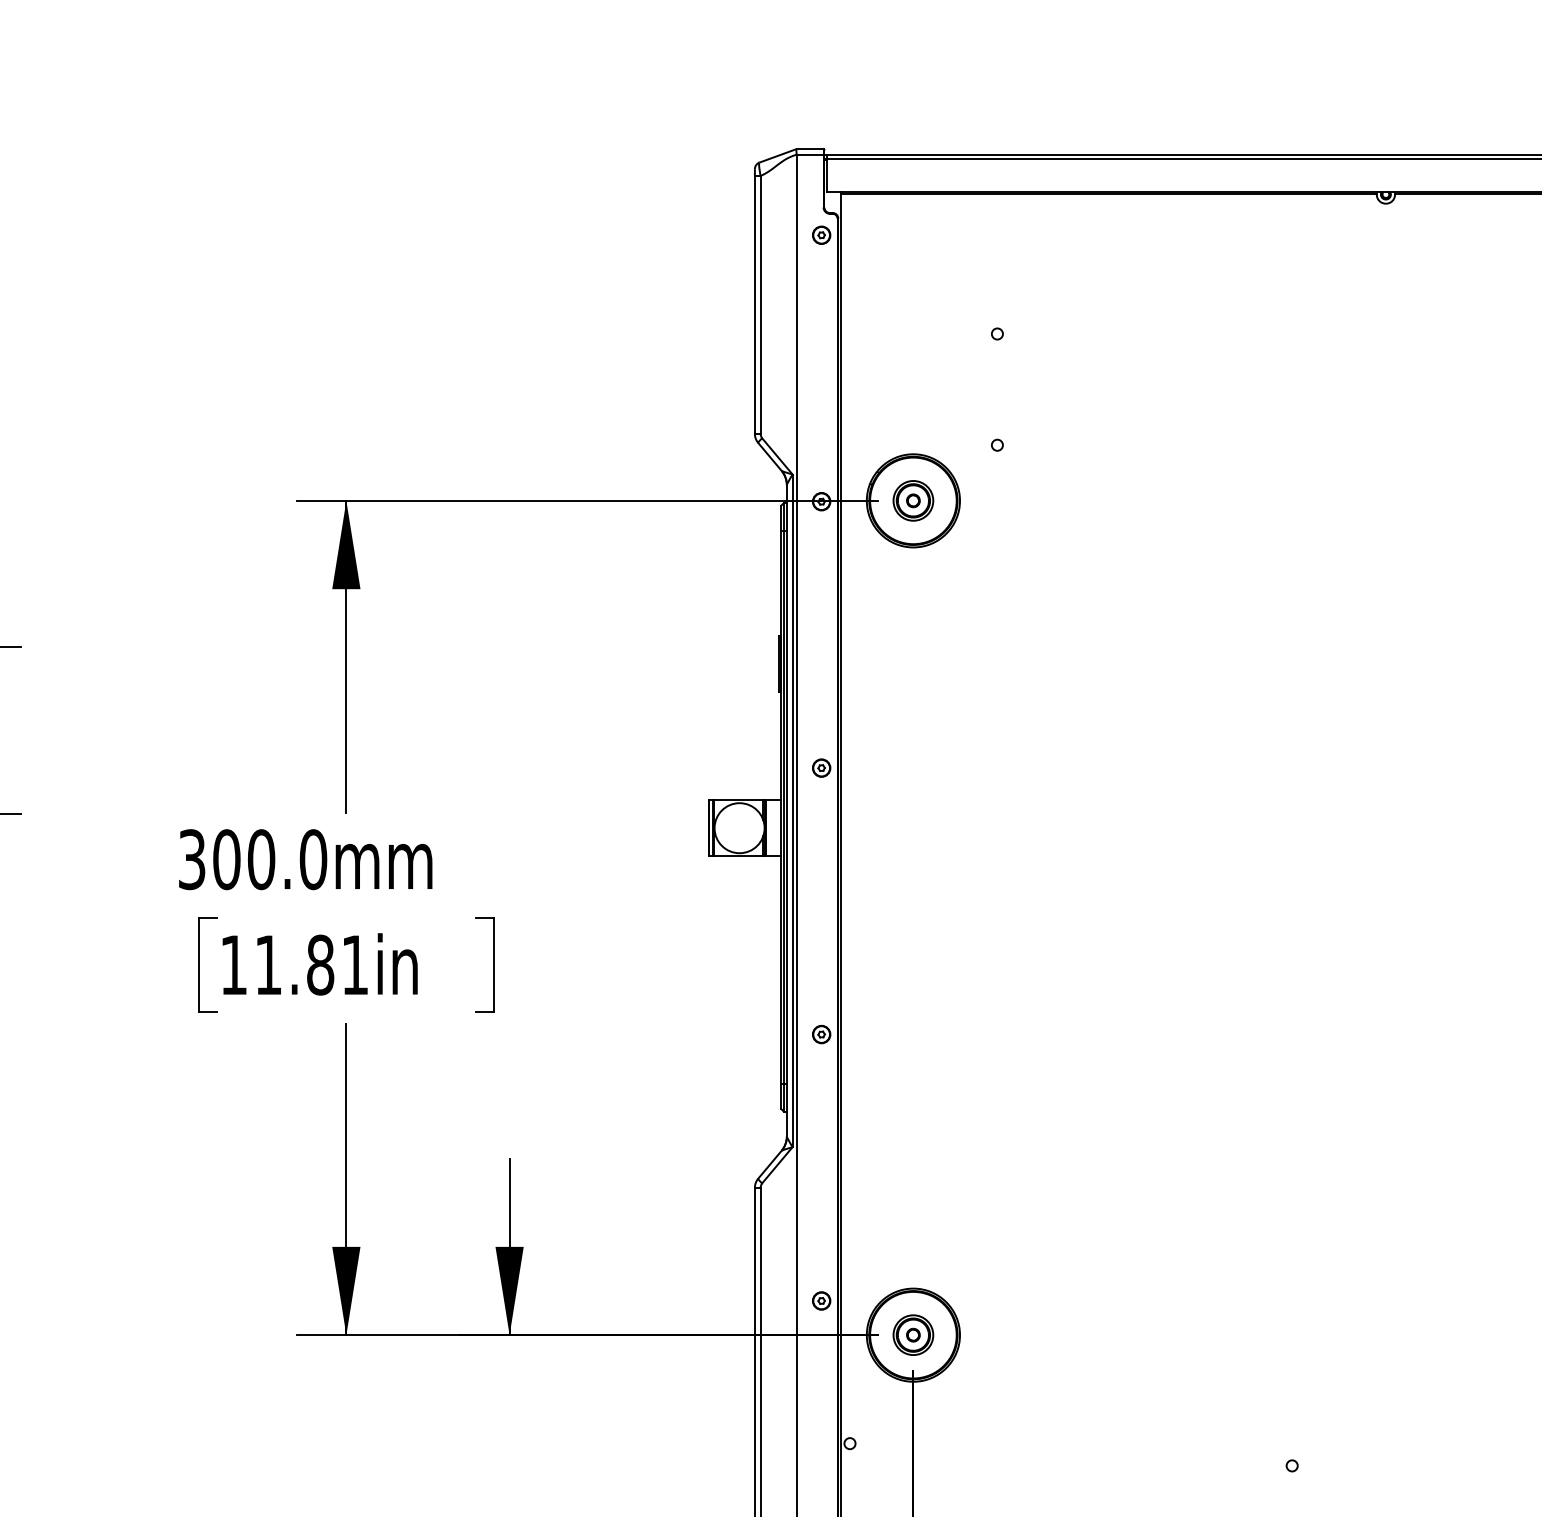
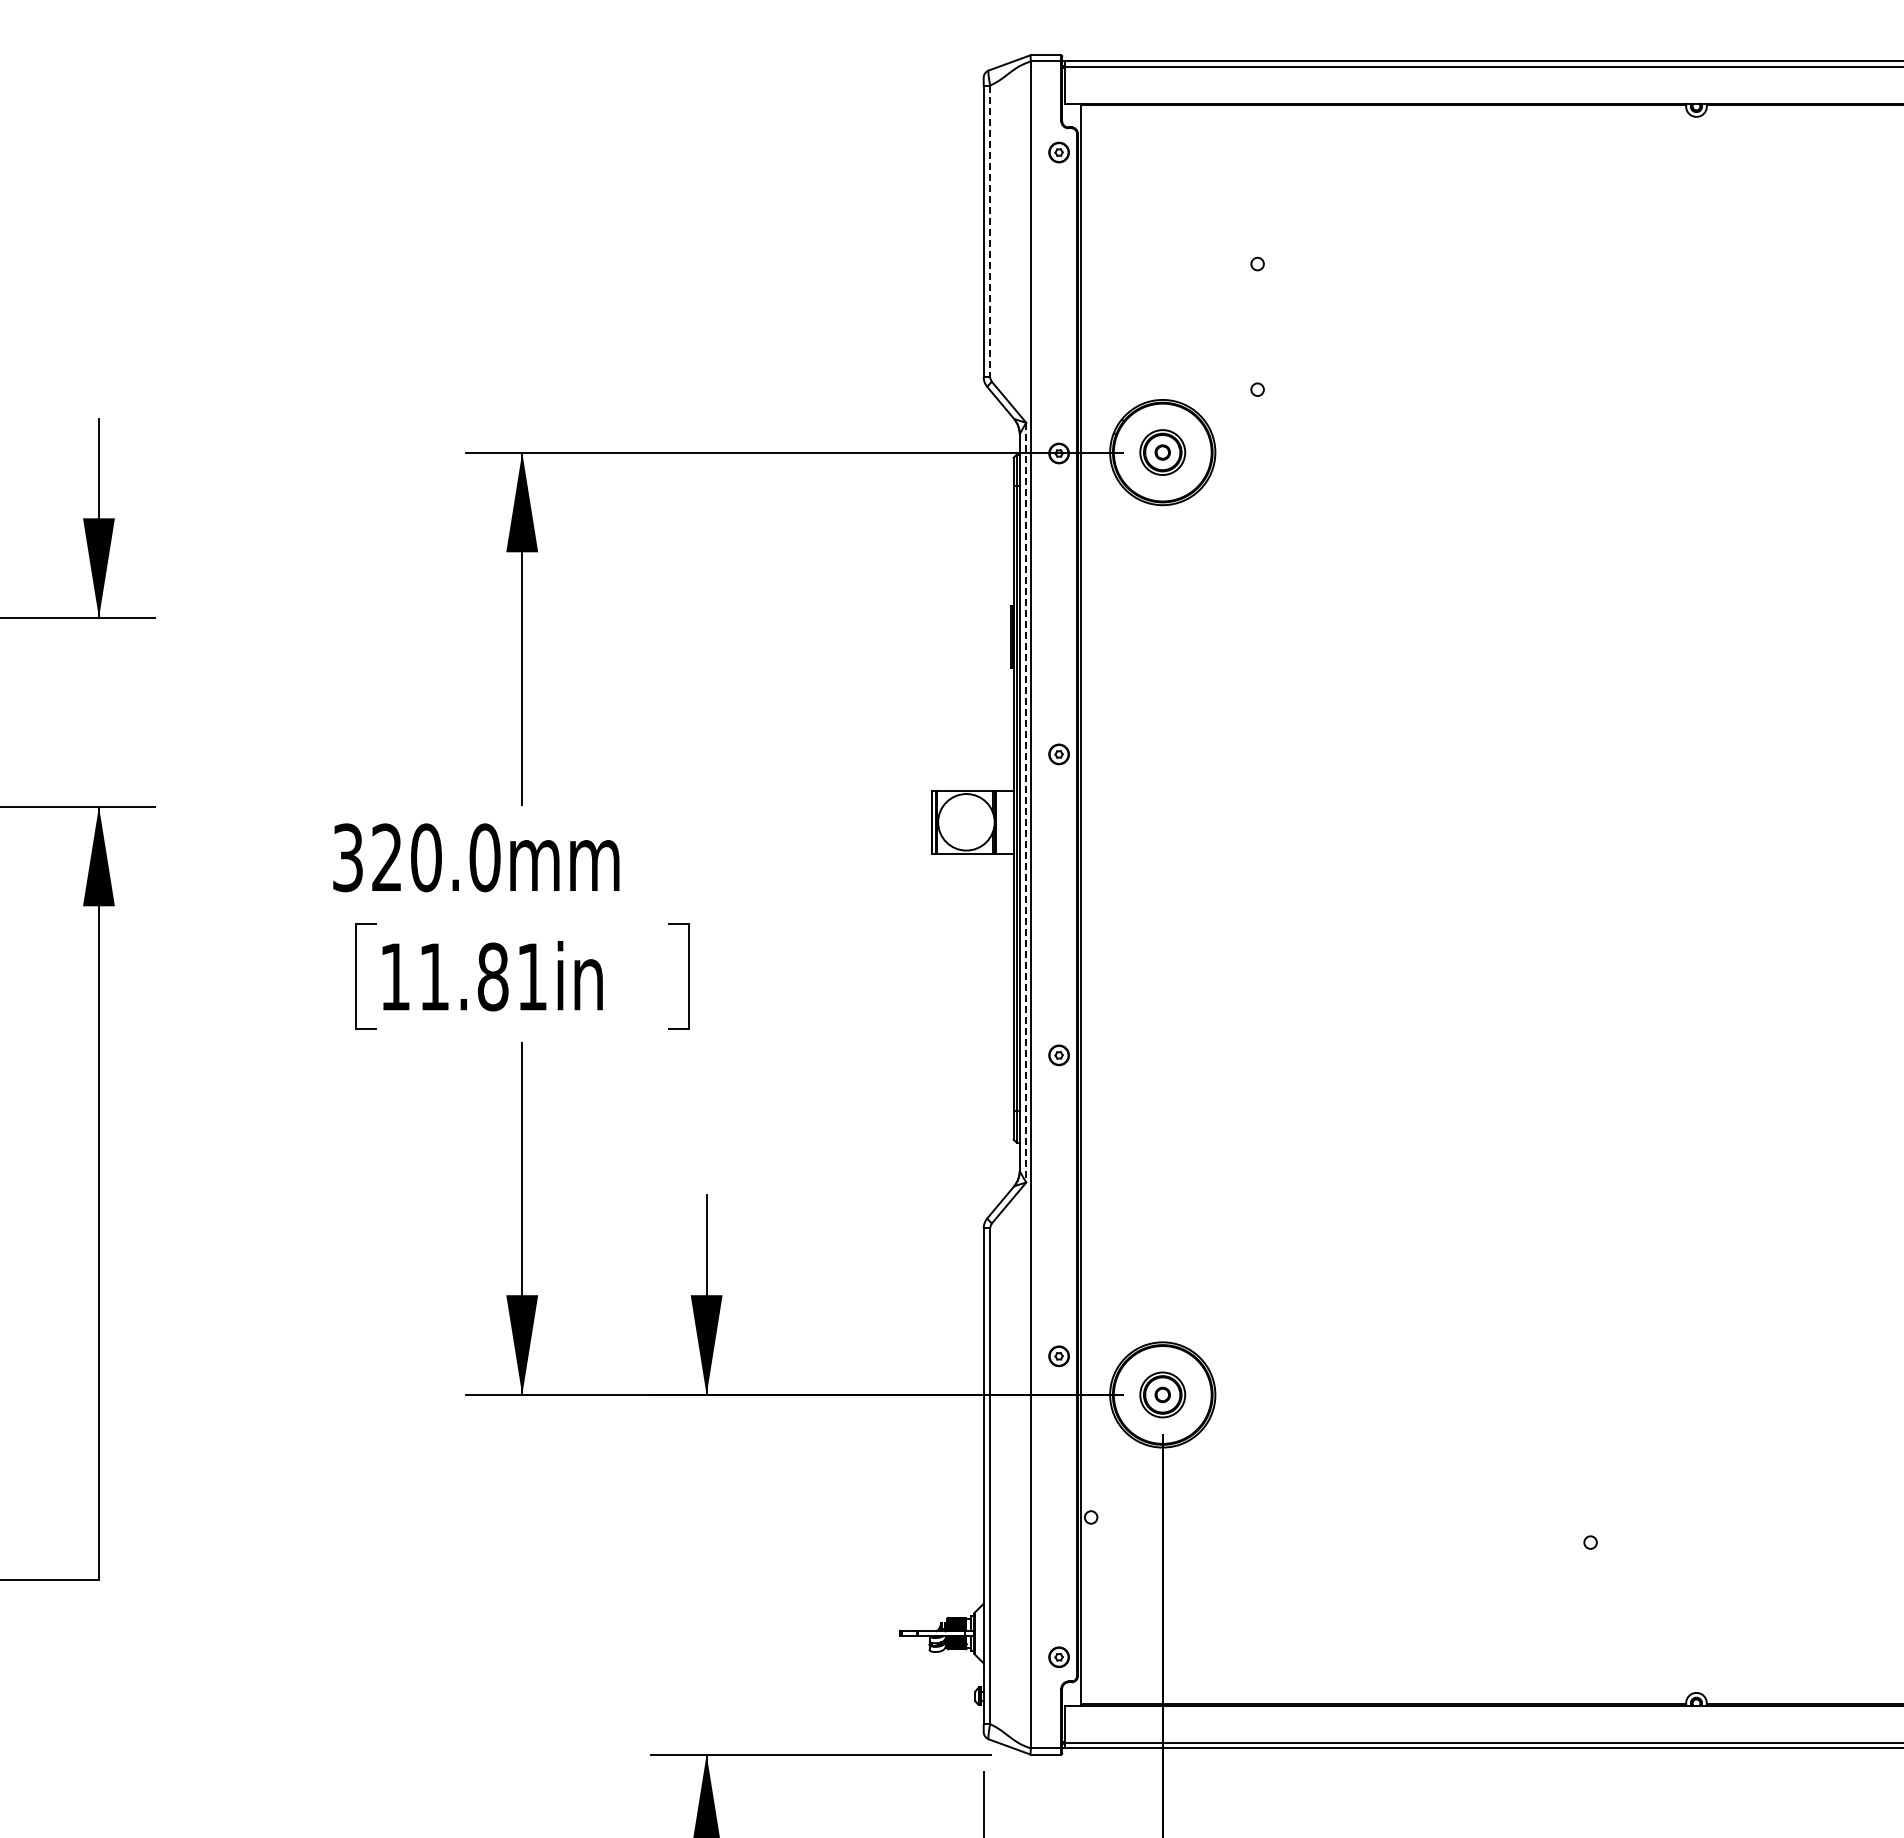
line: (760, 305) -> (990, 231), solid -> dashed
line: (792, 810) -> (1026, 802), solid -> dashed
text: (226, 859) -> (386, 857), 300.0mm -> 320.0mm

